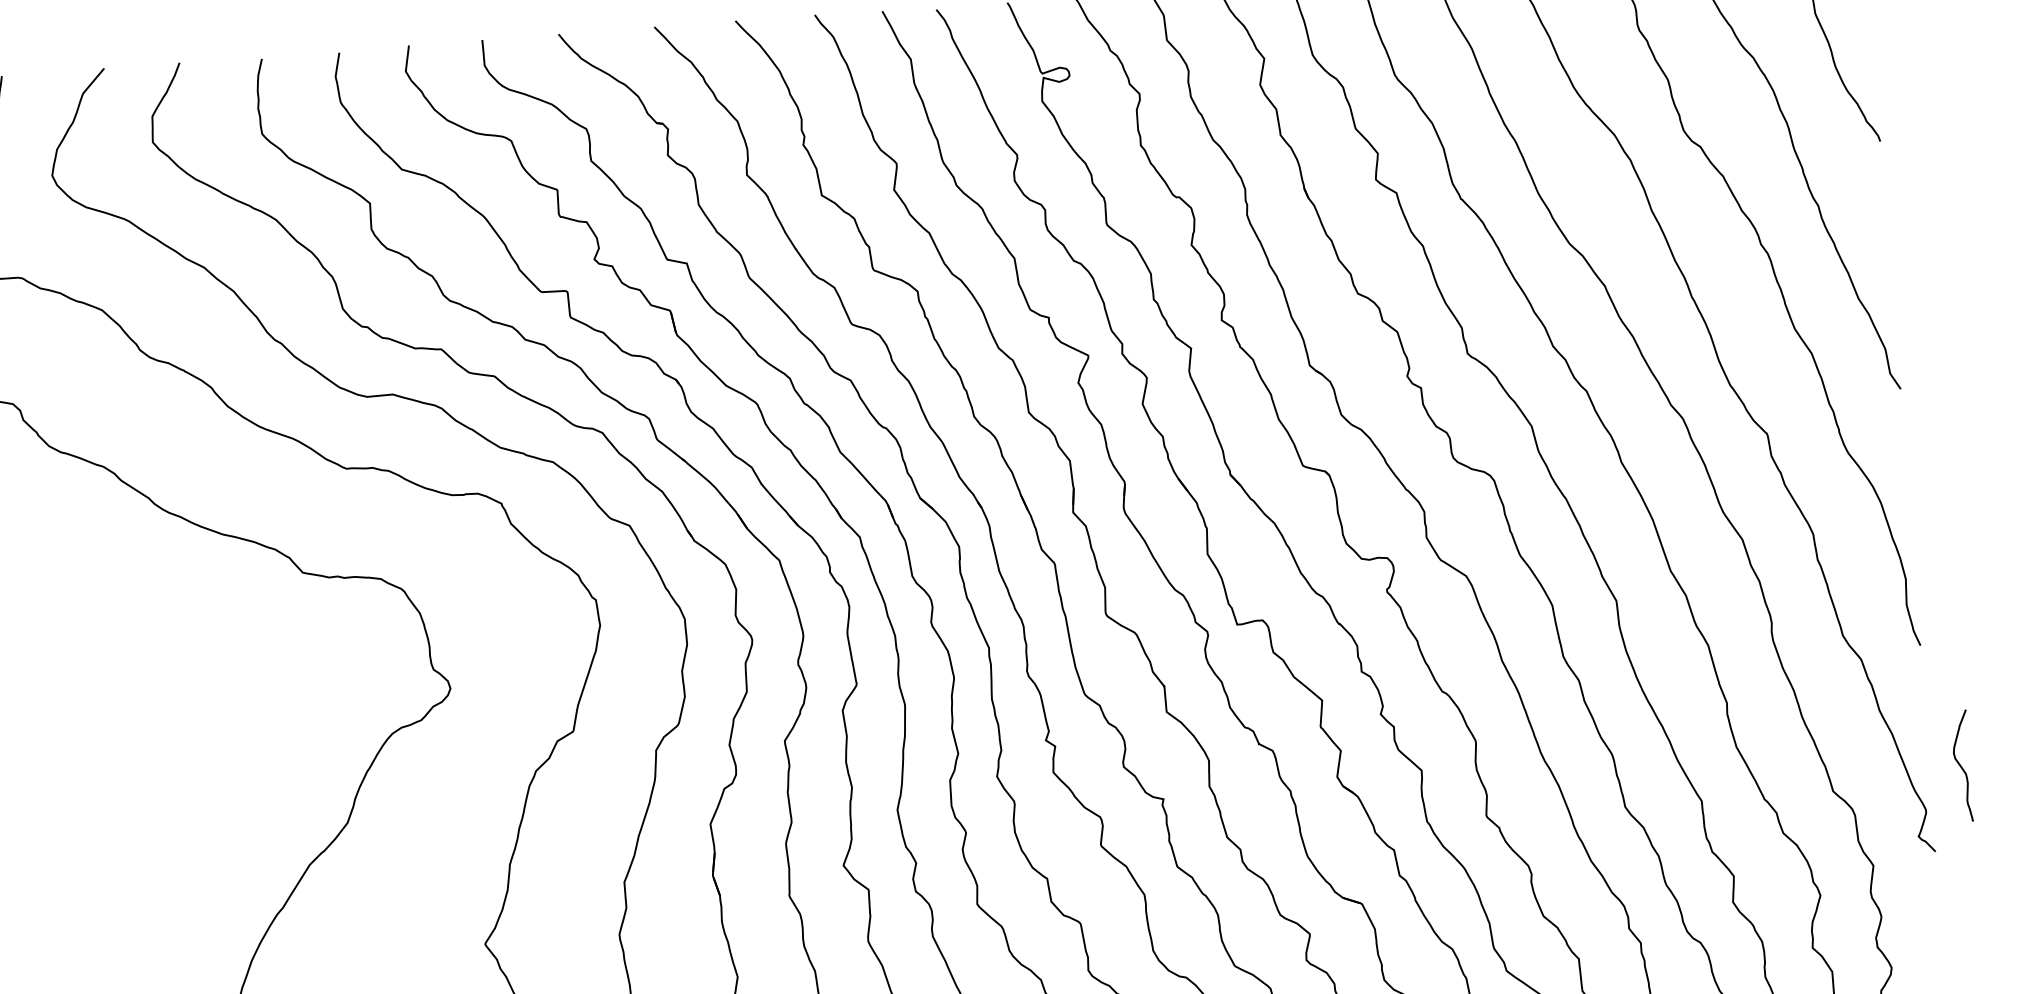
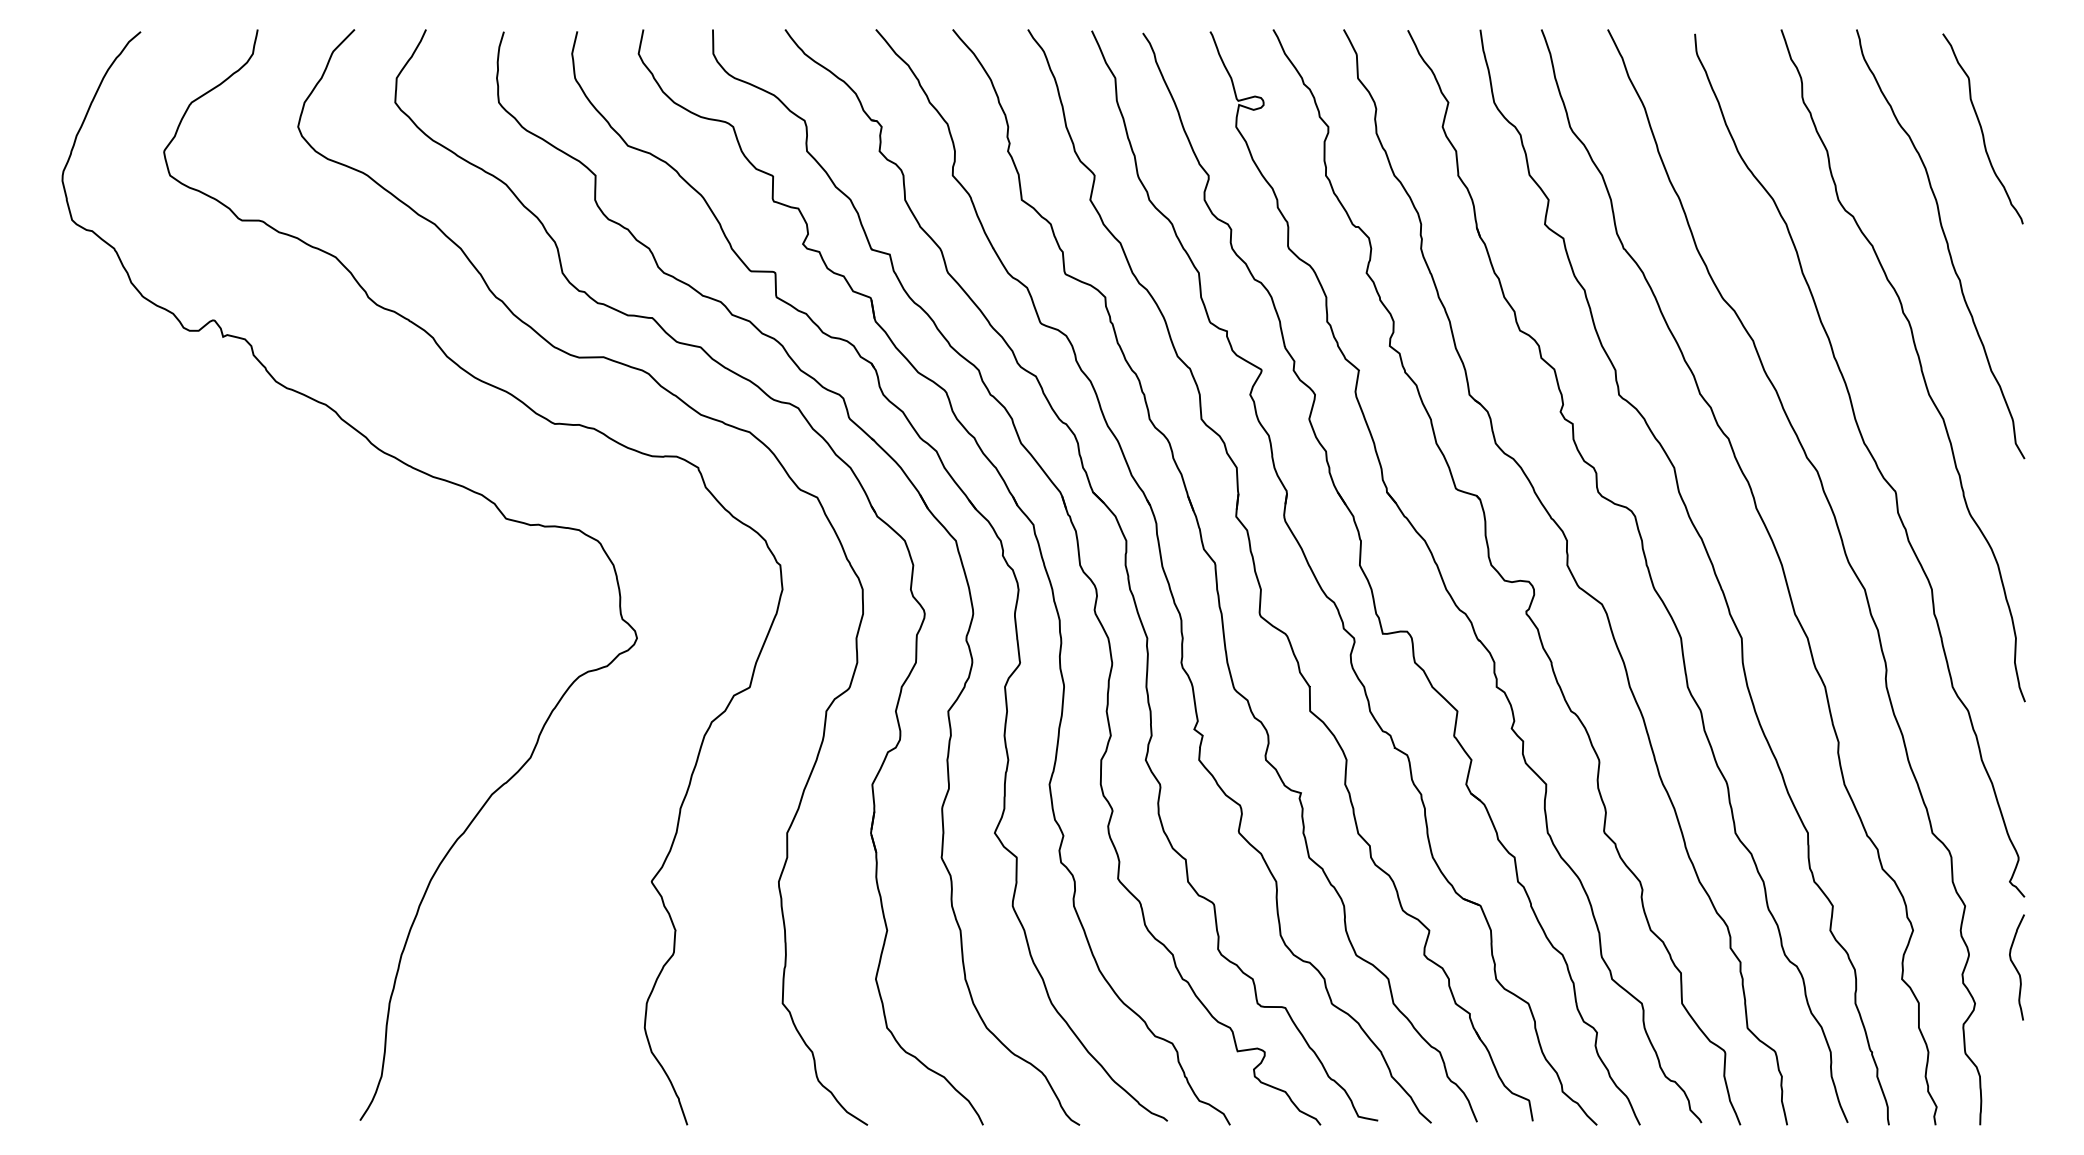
curve: (1961, 766) -> (2016, 967), moved

